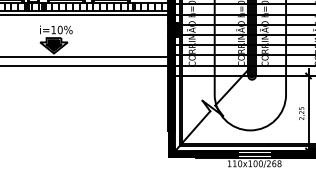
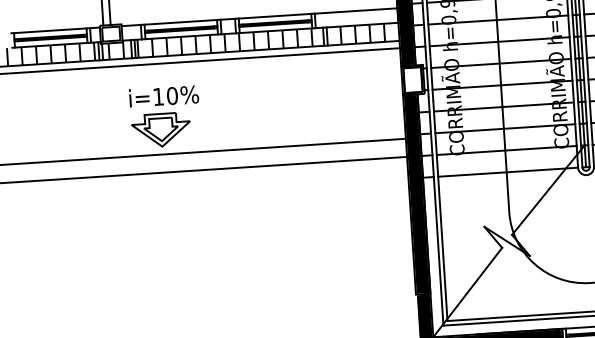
fill: (173, 29) -> (412, 79), removed
fill: (53, 45) -> (160, 129), removed

